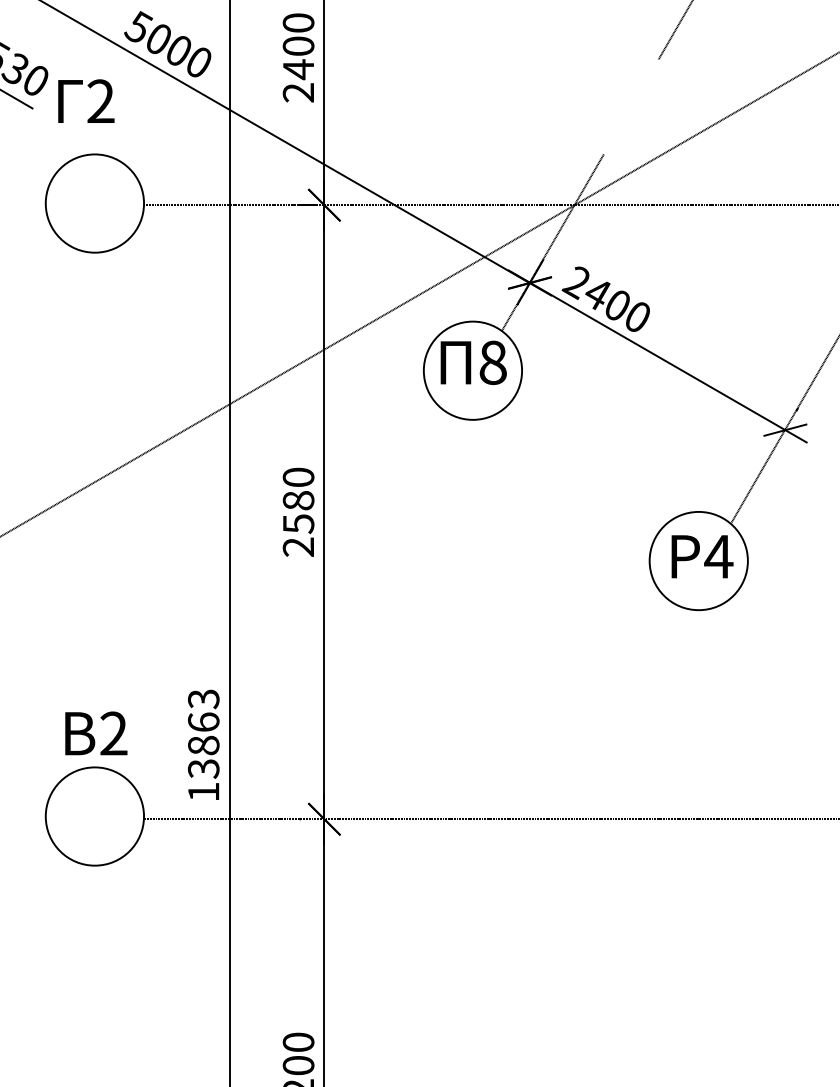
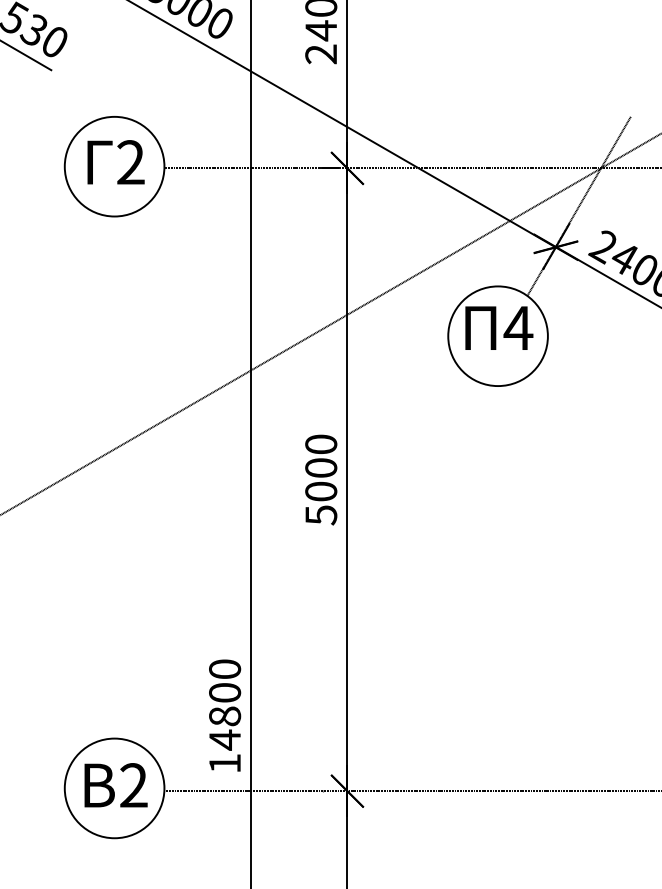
text: (86, 100) -> (116, 161), moved
text: (492, 362) -> (517, 327), 8 -> 4
text: (298, 524) -> (321, 492), 2580 -> 5000
text: (96, 733) -> (116, 785), moved
text: (203, 734) -> (224, 705), 13863 -> 14800

